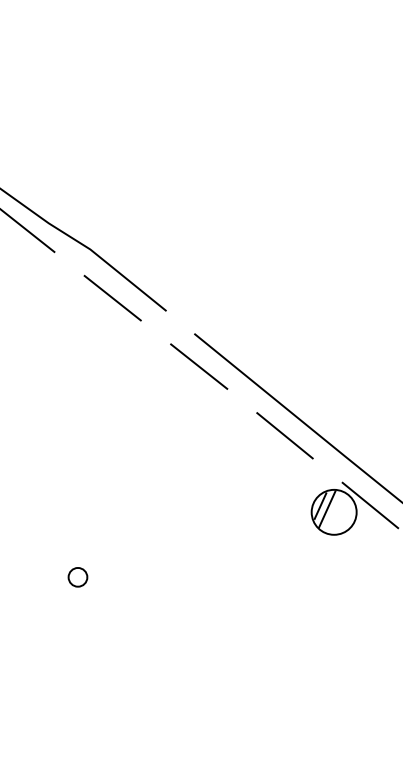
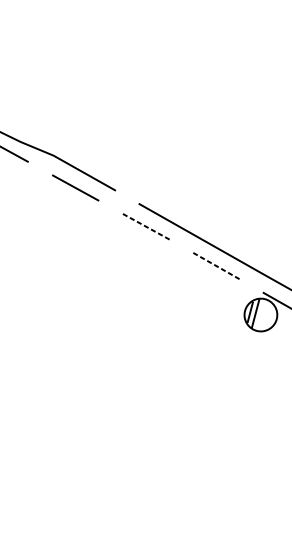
line: (199, 366) -> (146, 226), solid -> dashed
line: (285, 435) -> (216, 265), solid -> dashed
circle: (77, 577) -> (84, 393), removed

